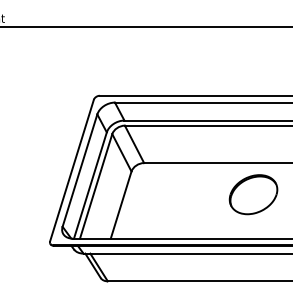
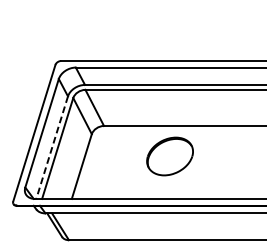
line: (90, 185) -> (52, 147), solid -> dashed
part: (253, 194) -> (170, 156), moved

